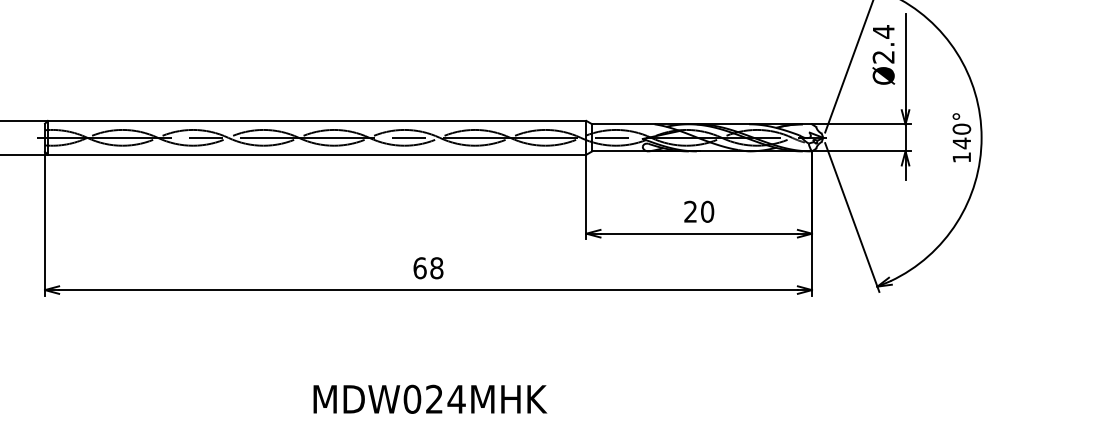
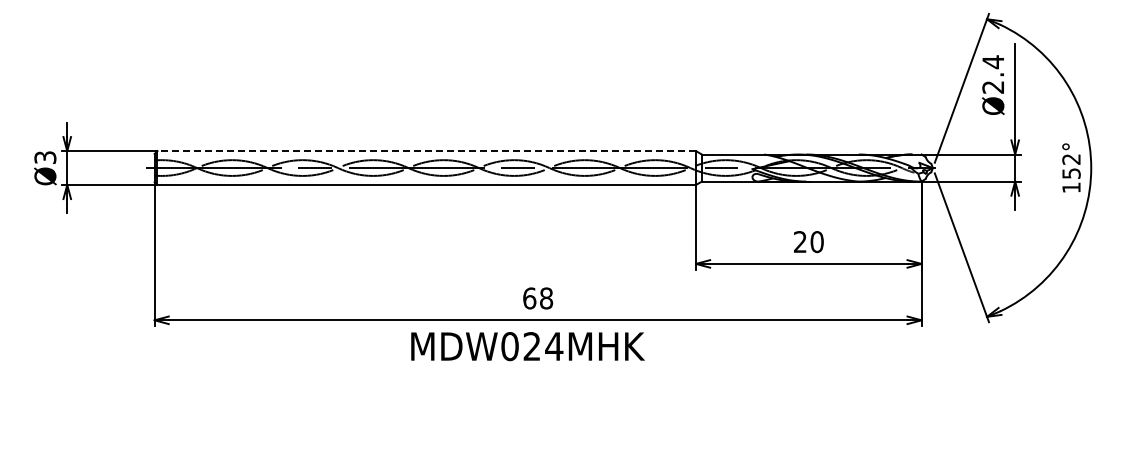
line: (316, 121) -> (426, 151), solid -> dashed
text: (961, 136) -> (1071, 166), 140° -> 152°
text: (429, 399) -> (527, 346), moved

